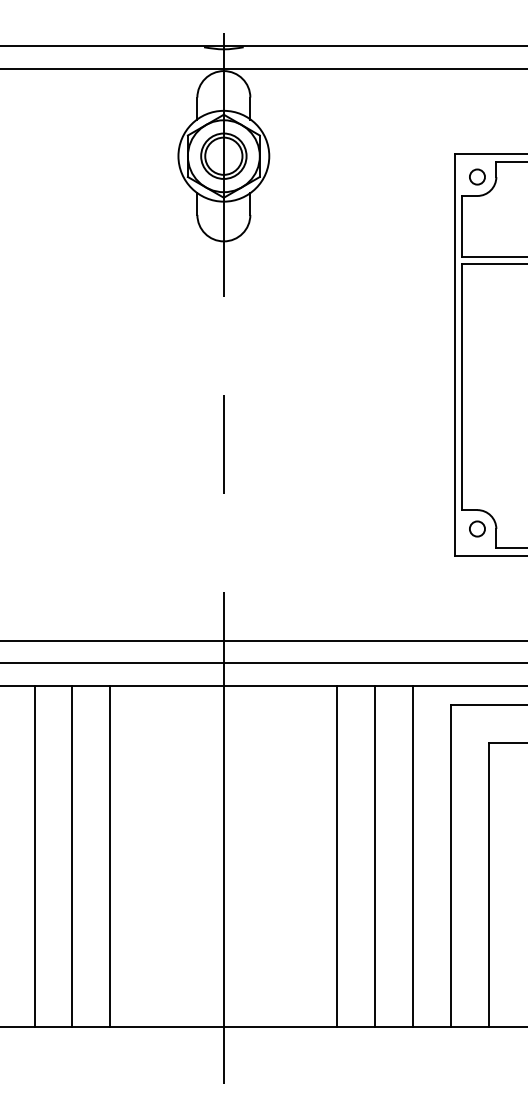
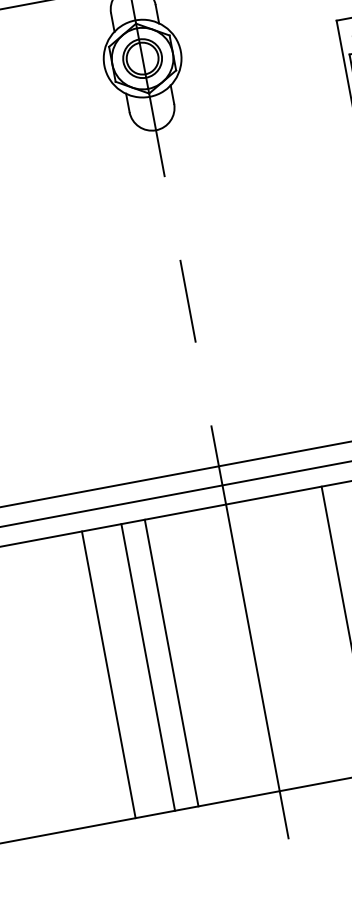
line: (34, 856) -> (108, 674), moved
line: (72, 856) -> (148, 667), moved
line: (110, 856) -> (171, 663), moved

